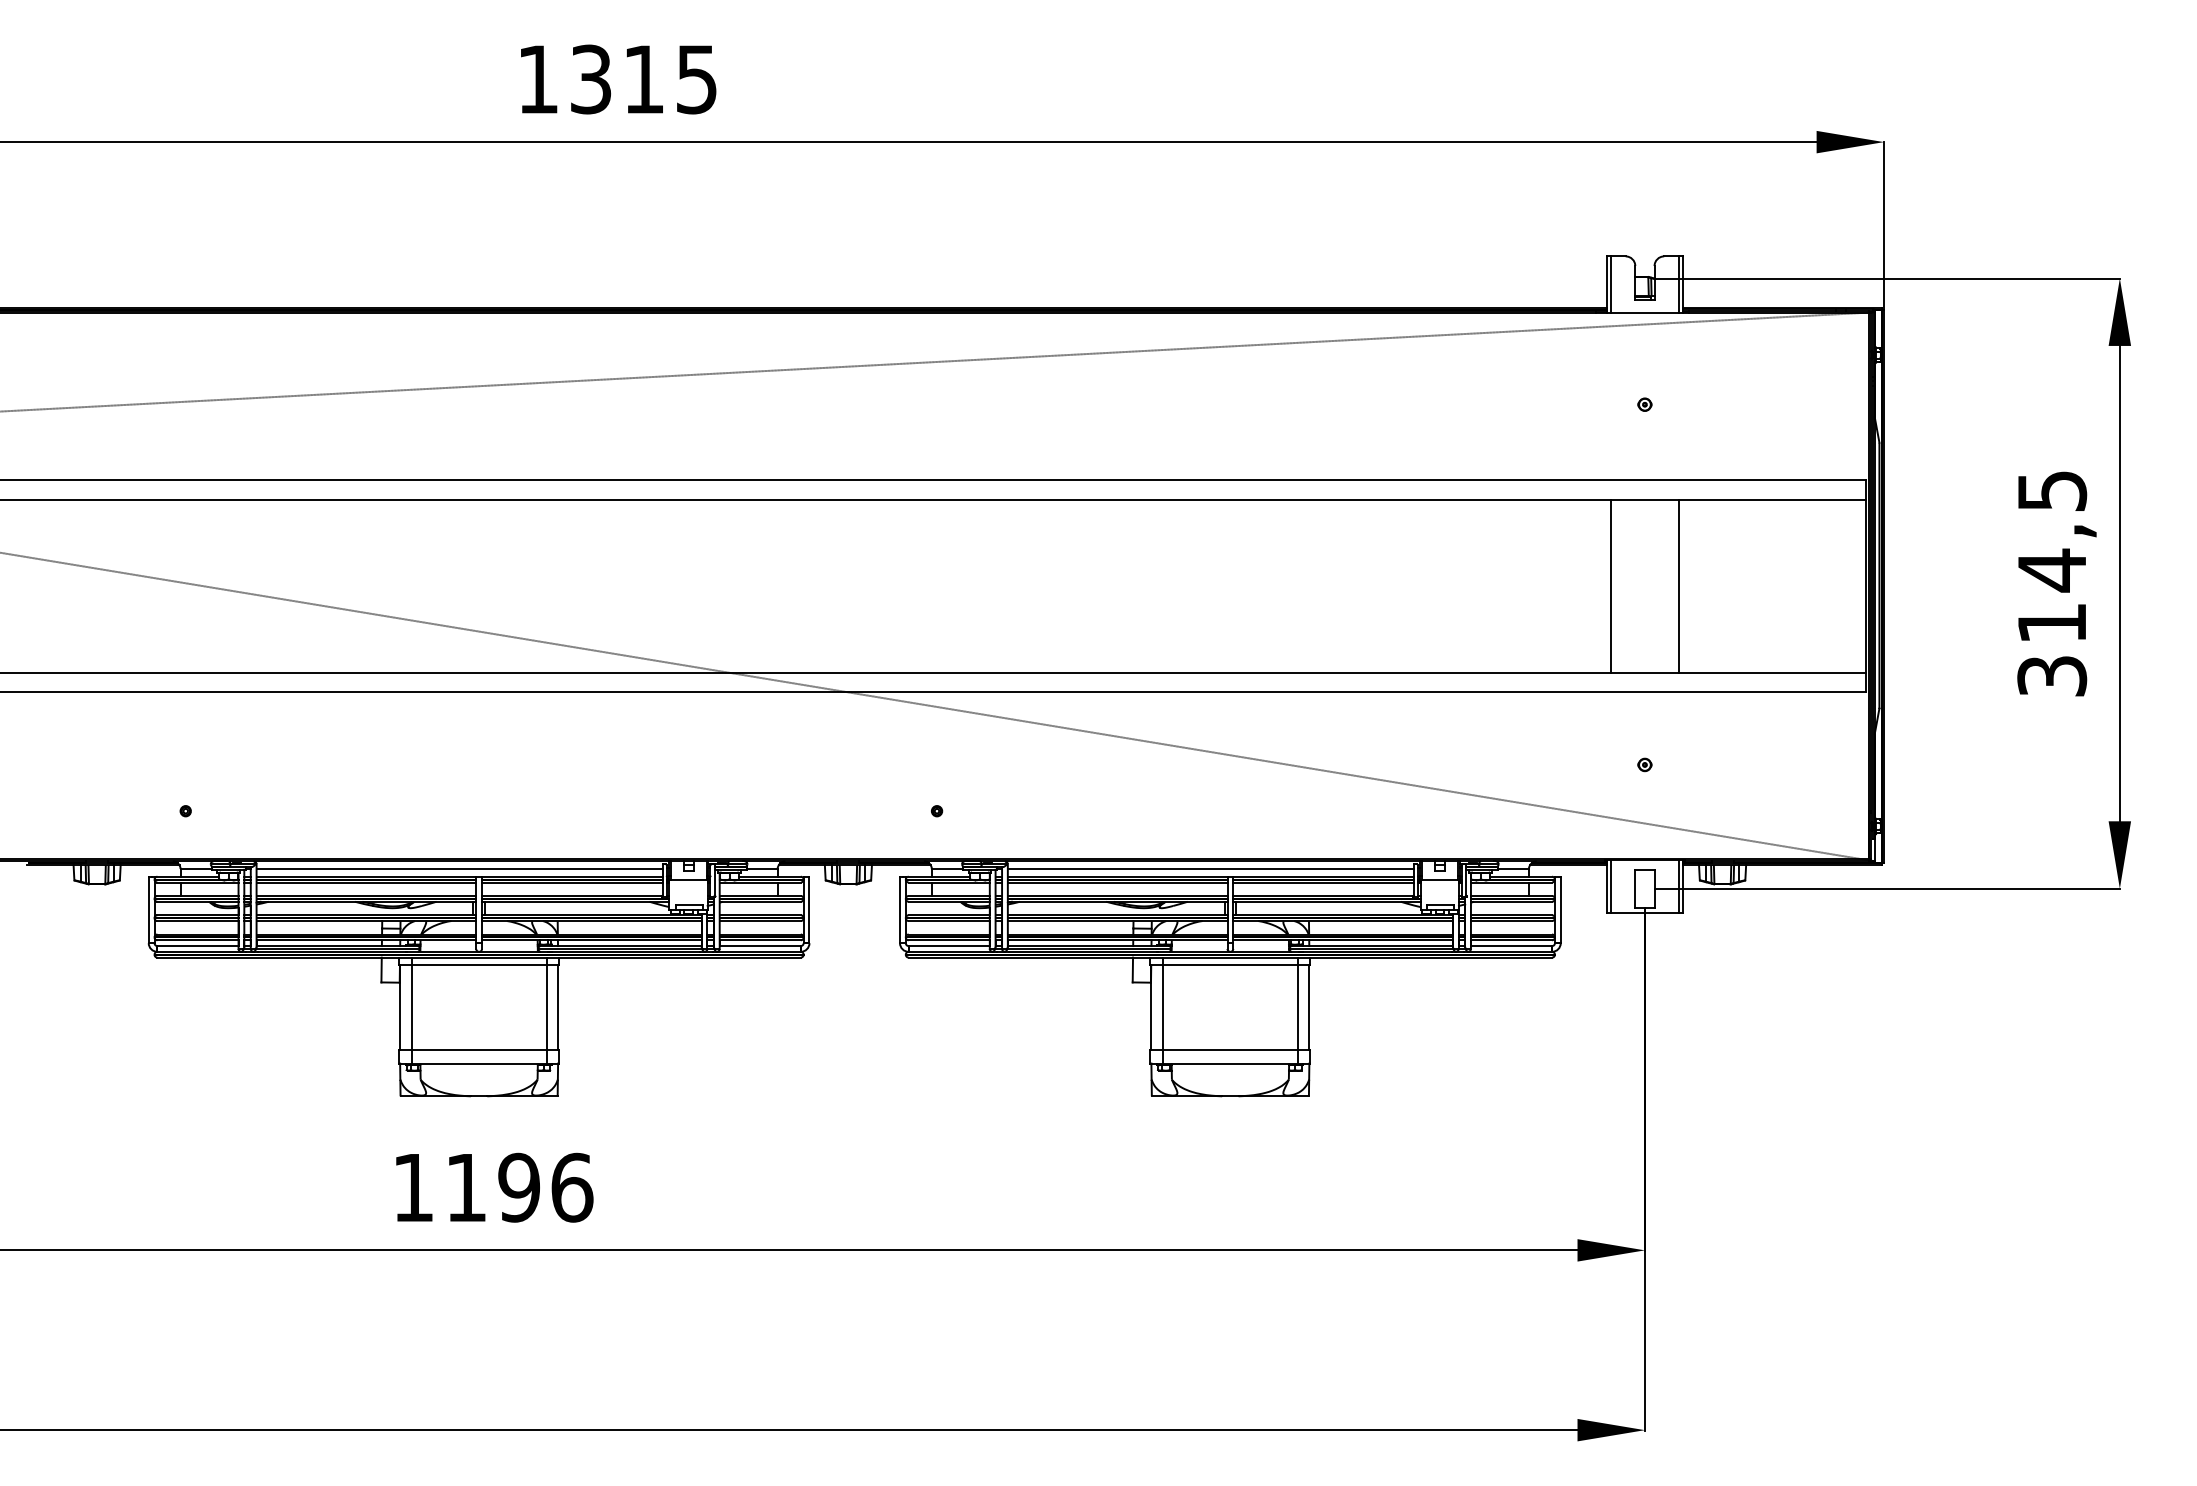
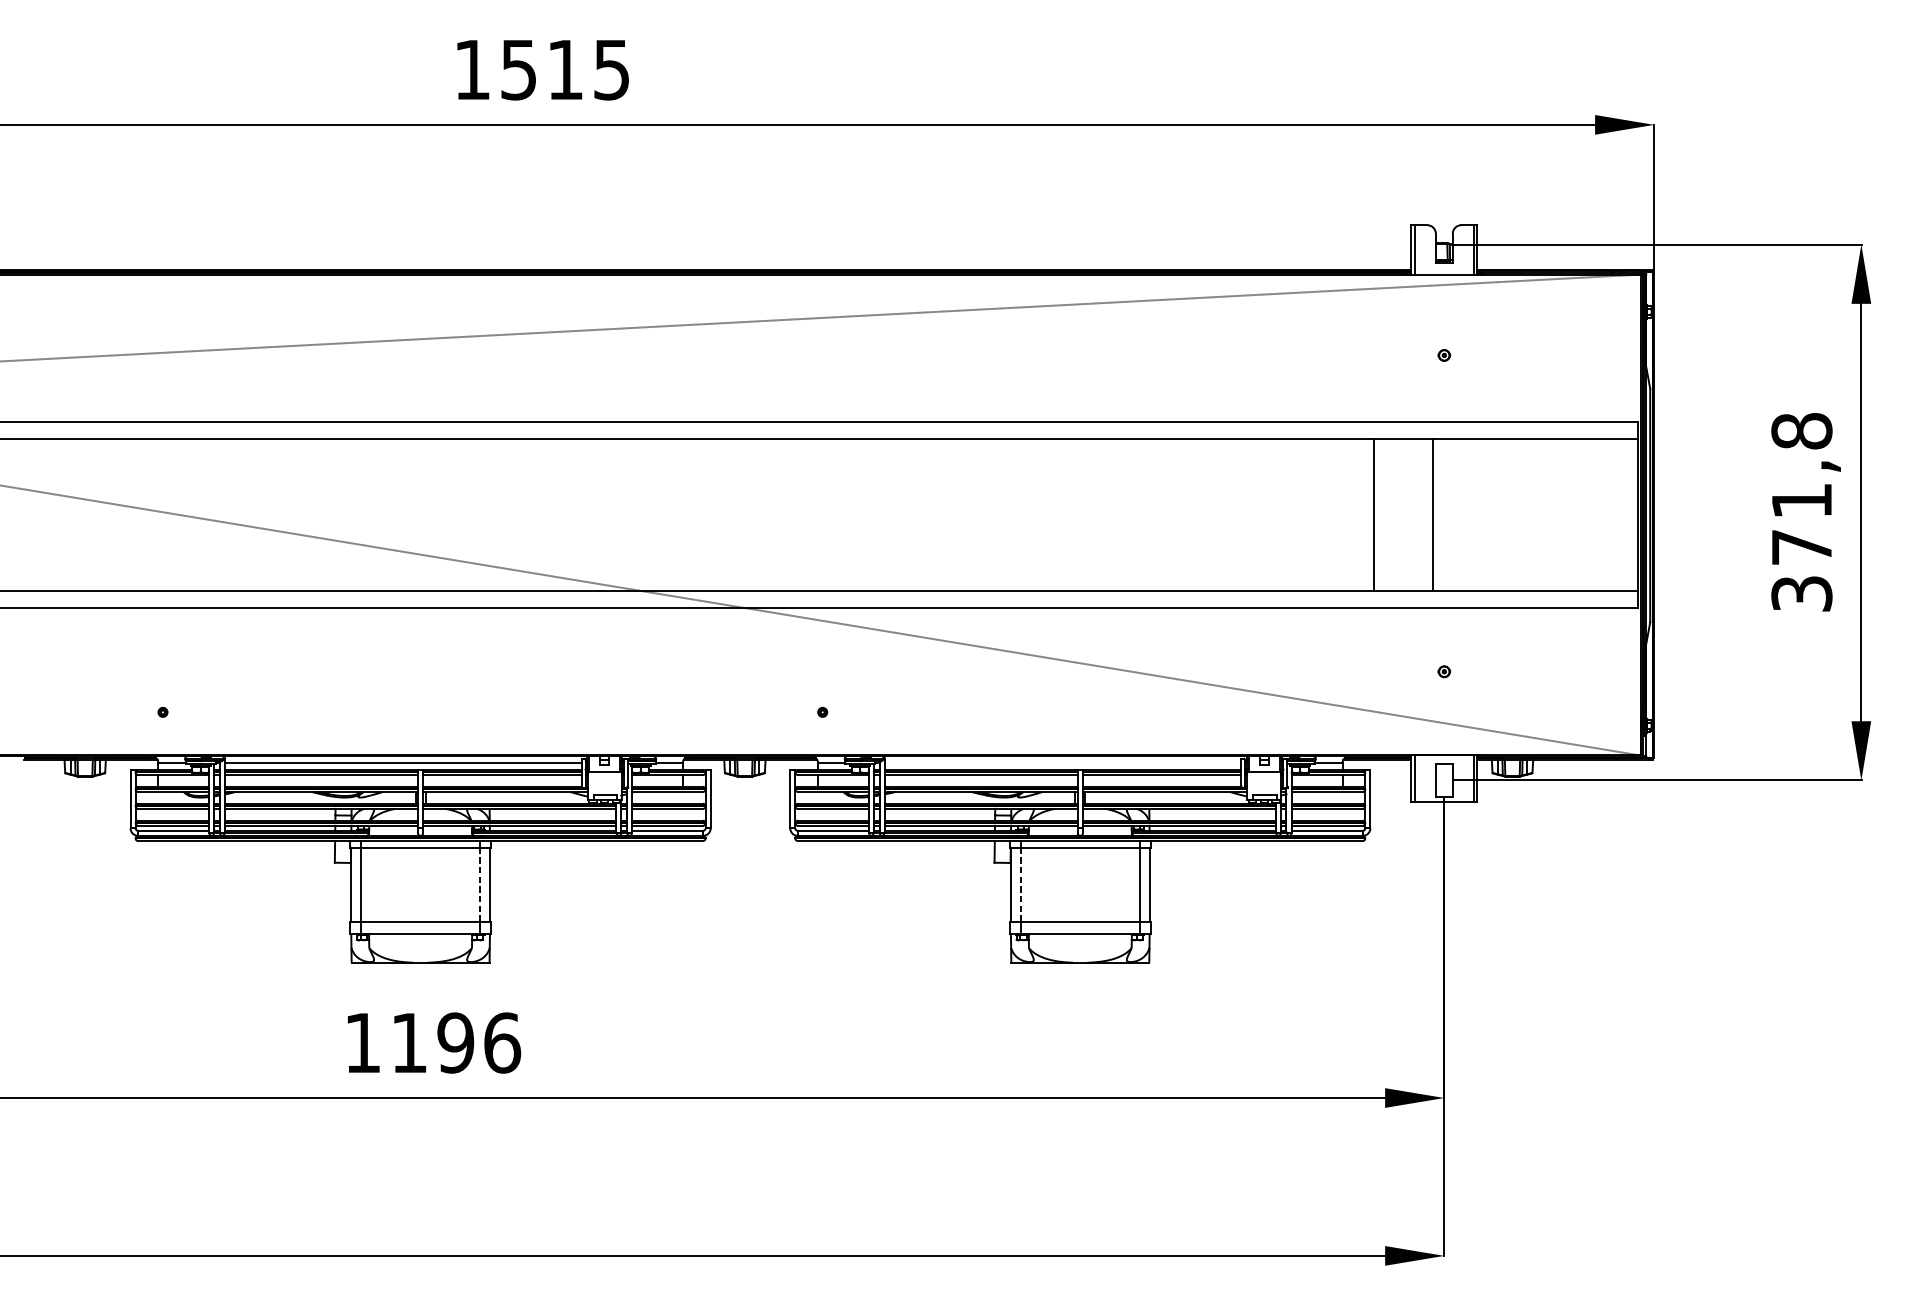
text: (591, 78) -> (519, 69), 1315 -> 1515
text: (2052, 556) -> (1802, 488), 314,5 -> 371,8
line: (1611, 585) -> (1374, 514), moved
line: (1678, 585) -> (1432, 514), moved
line: (1210, 869) -> (1062, 763), removed
line: (546, 1008) -> (479, 885), solid -> dashed
line: (1162, 1008) -> (1020, 885), solid -> dashed

